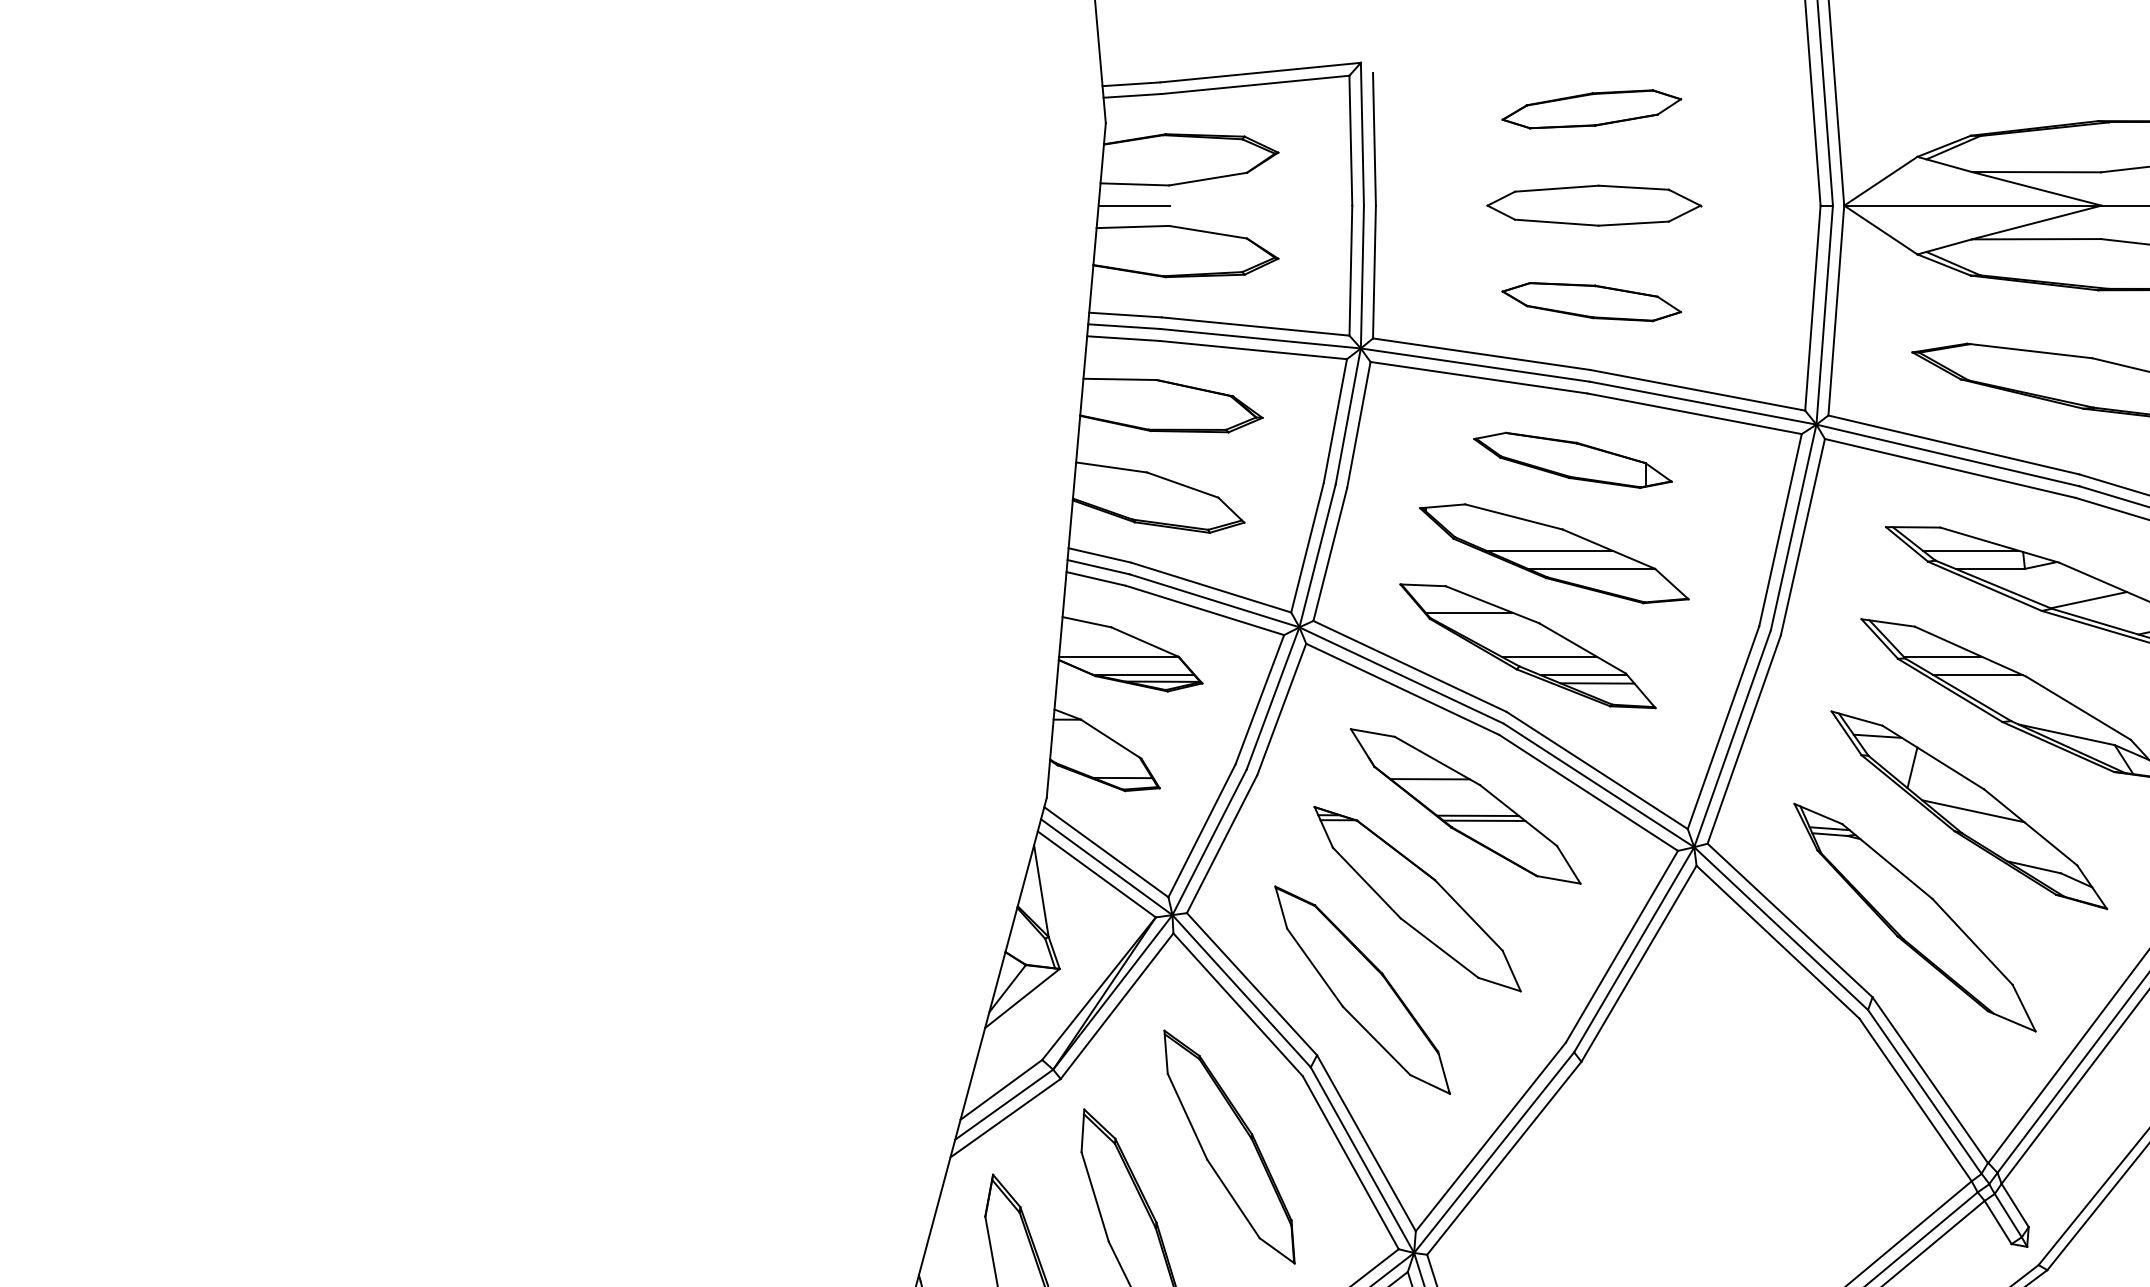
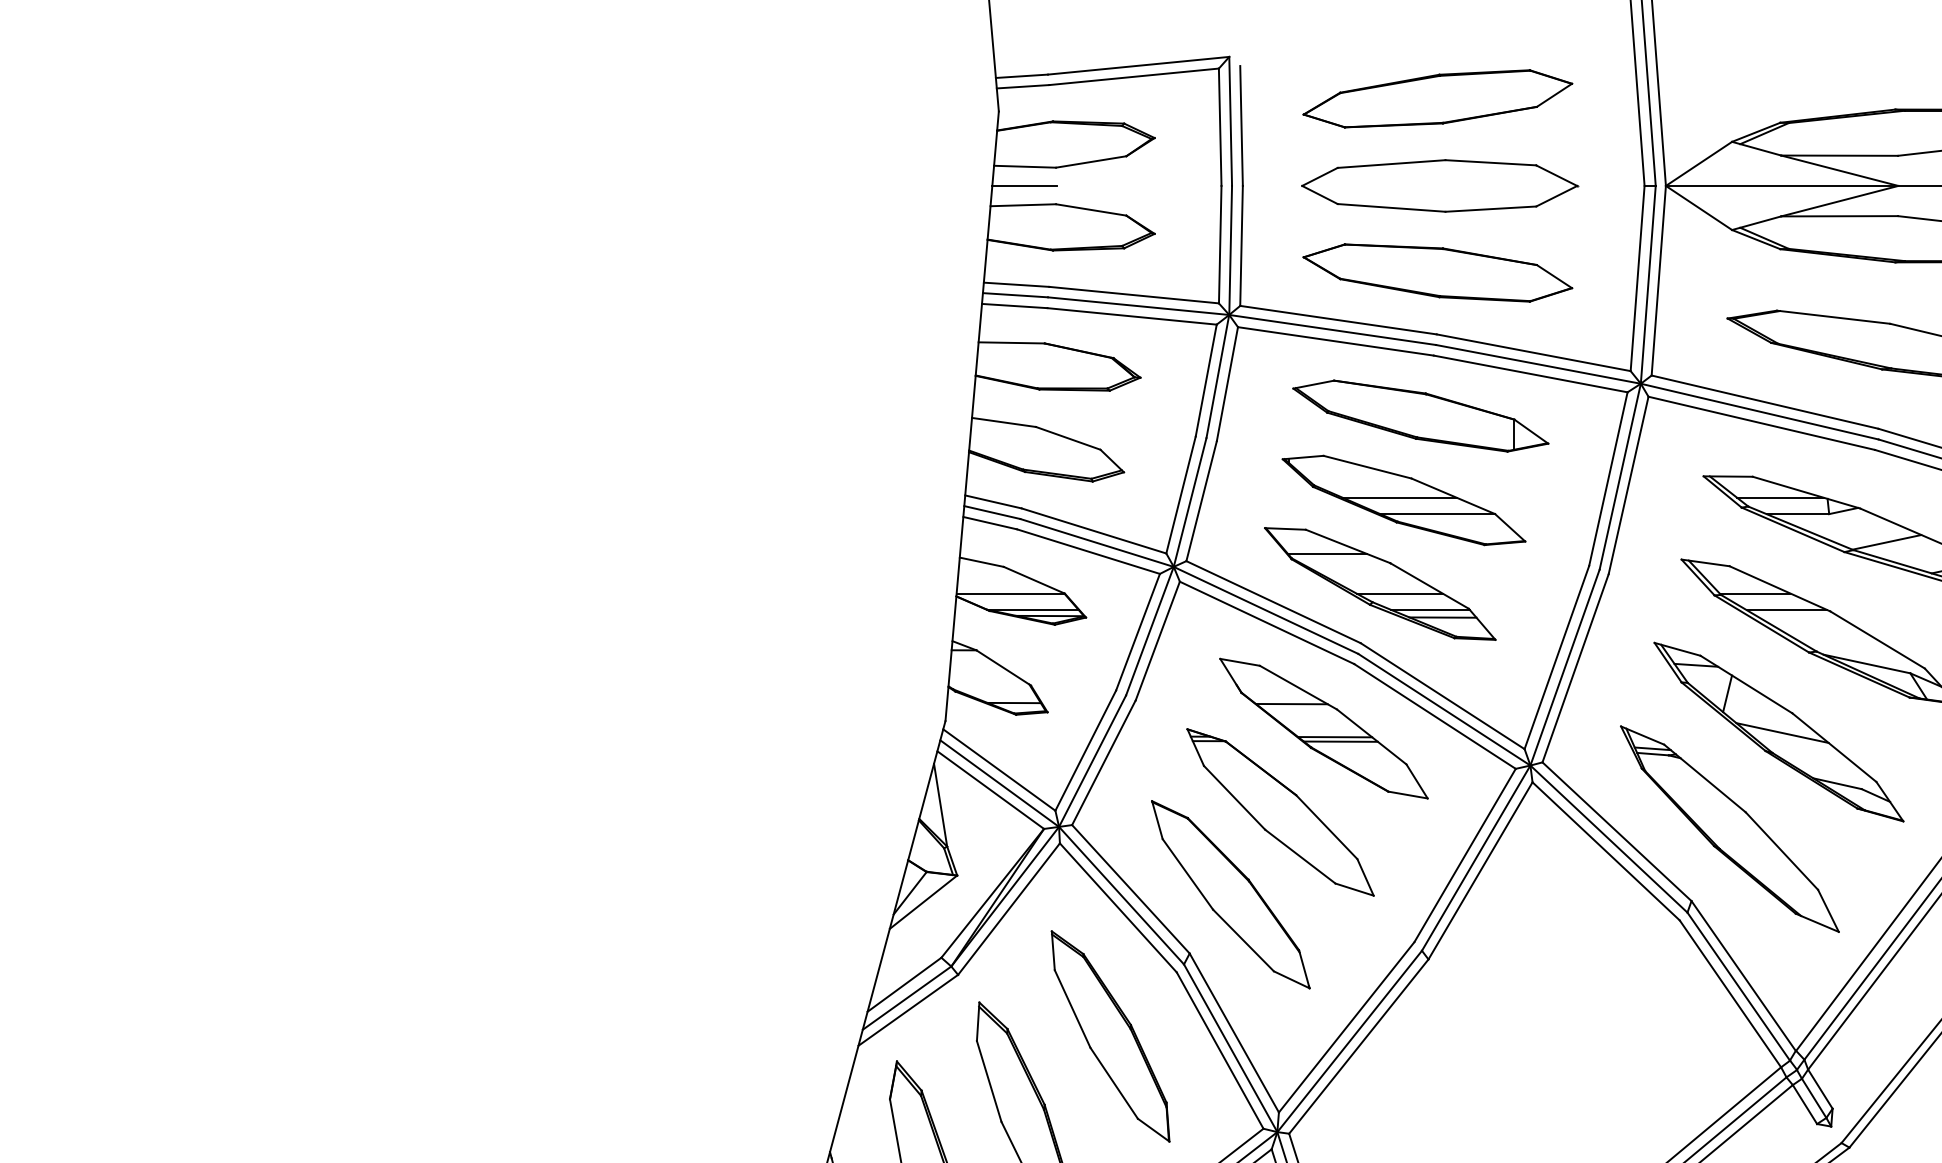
part: (1591, 108) -> (1437, 98), size x1.67
part: (1594, 205) -> (1440, 185), size x1.43
part: (1591, 301) -> (1437, 272), size x1.67
part: (1572, 459) -> (1420, 415), size x1.43

